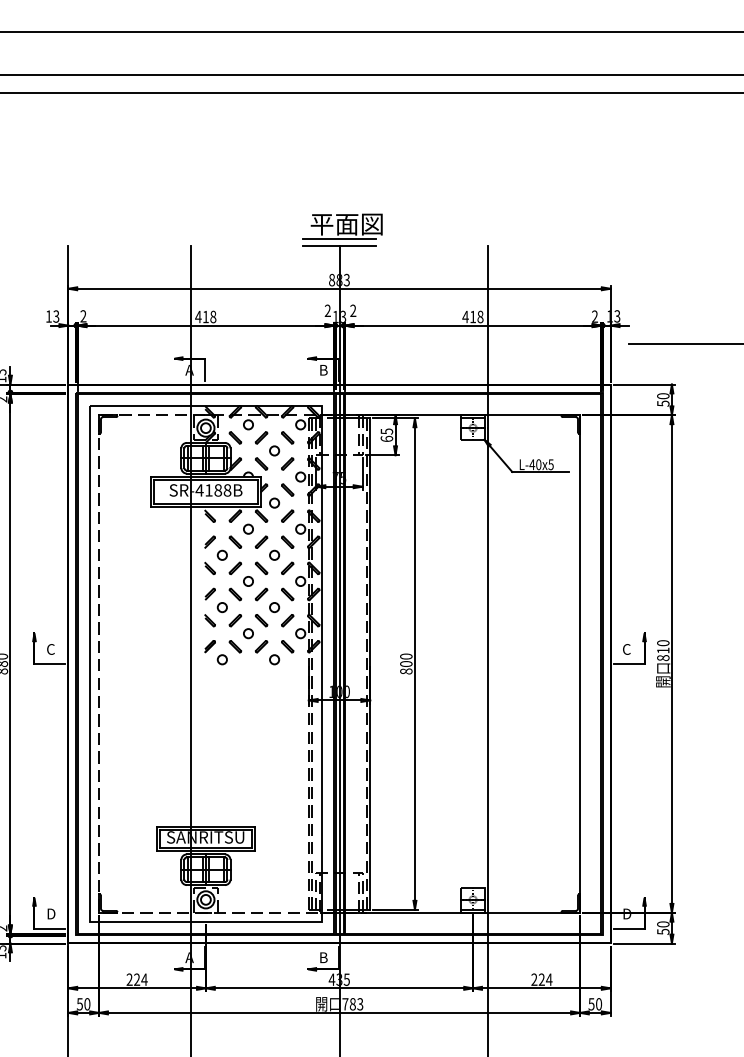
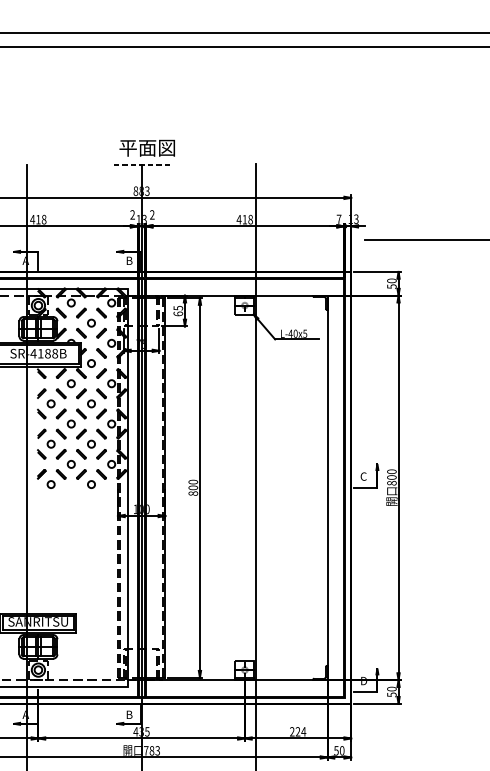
line: (339, 239) -> (141, 159), removed
line: (340, 246) -> (142, 165), solid -> dashed
text: (594, 316) -> (338, 219), 2 -> 7
text: (663, 650) -> (392, 477), 810 -> 800

